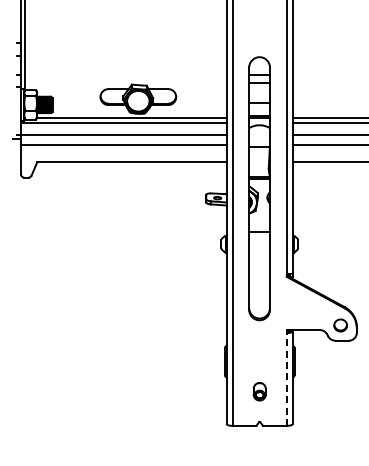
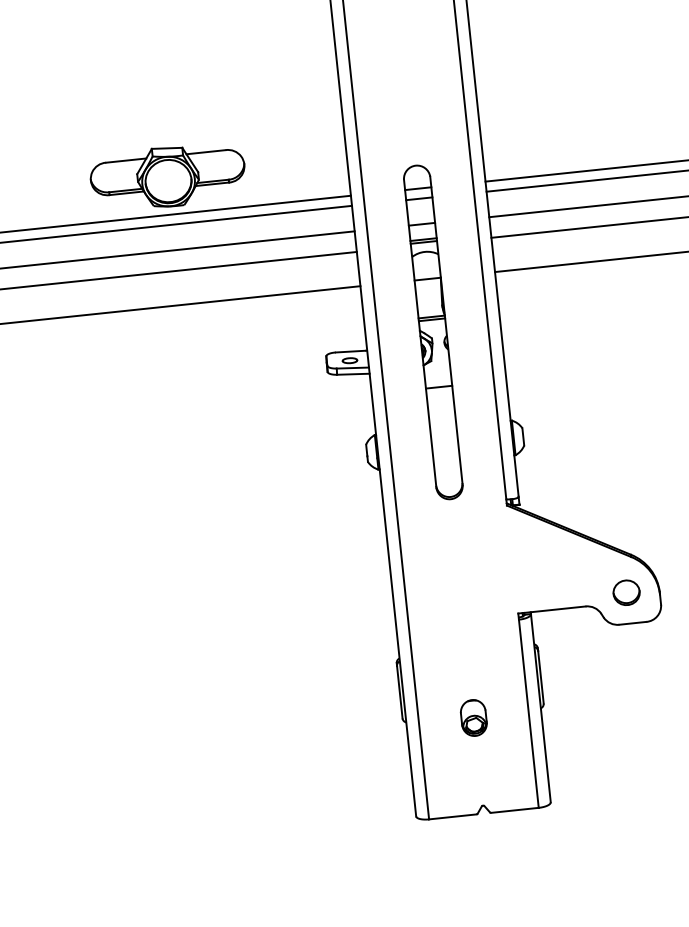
part: (259, 188) -> (432, 332), size x0.62
line: (286, 379) -> (528, 713), dashed -> solid
part: (259, 391) -> (473, 717), moved

